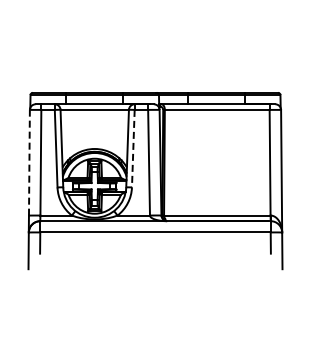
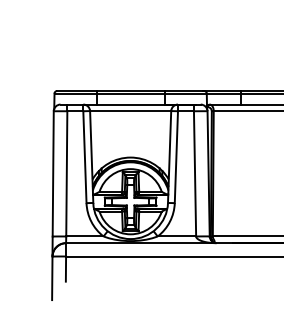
line: (133, 148) -> (176, 156), dashed -> solid
line: (29, 162) -> (53, 173), dashed -> solid

